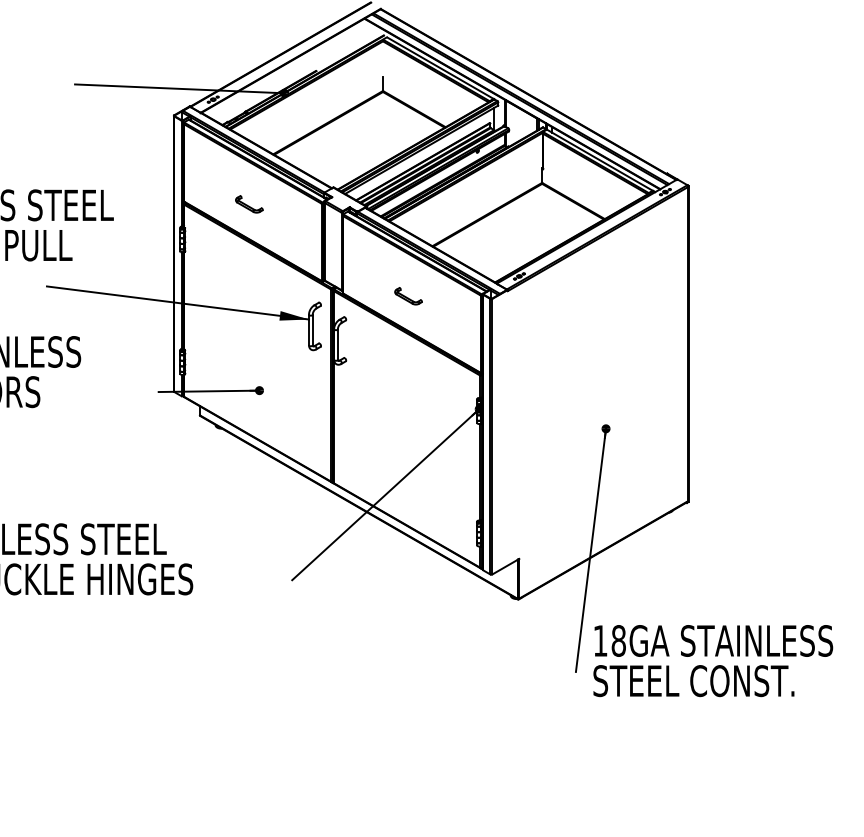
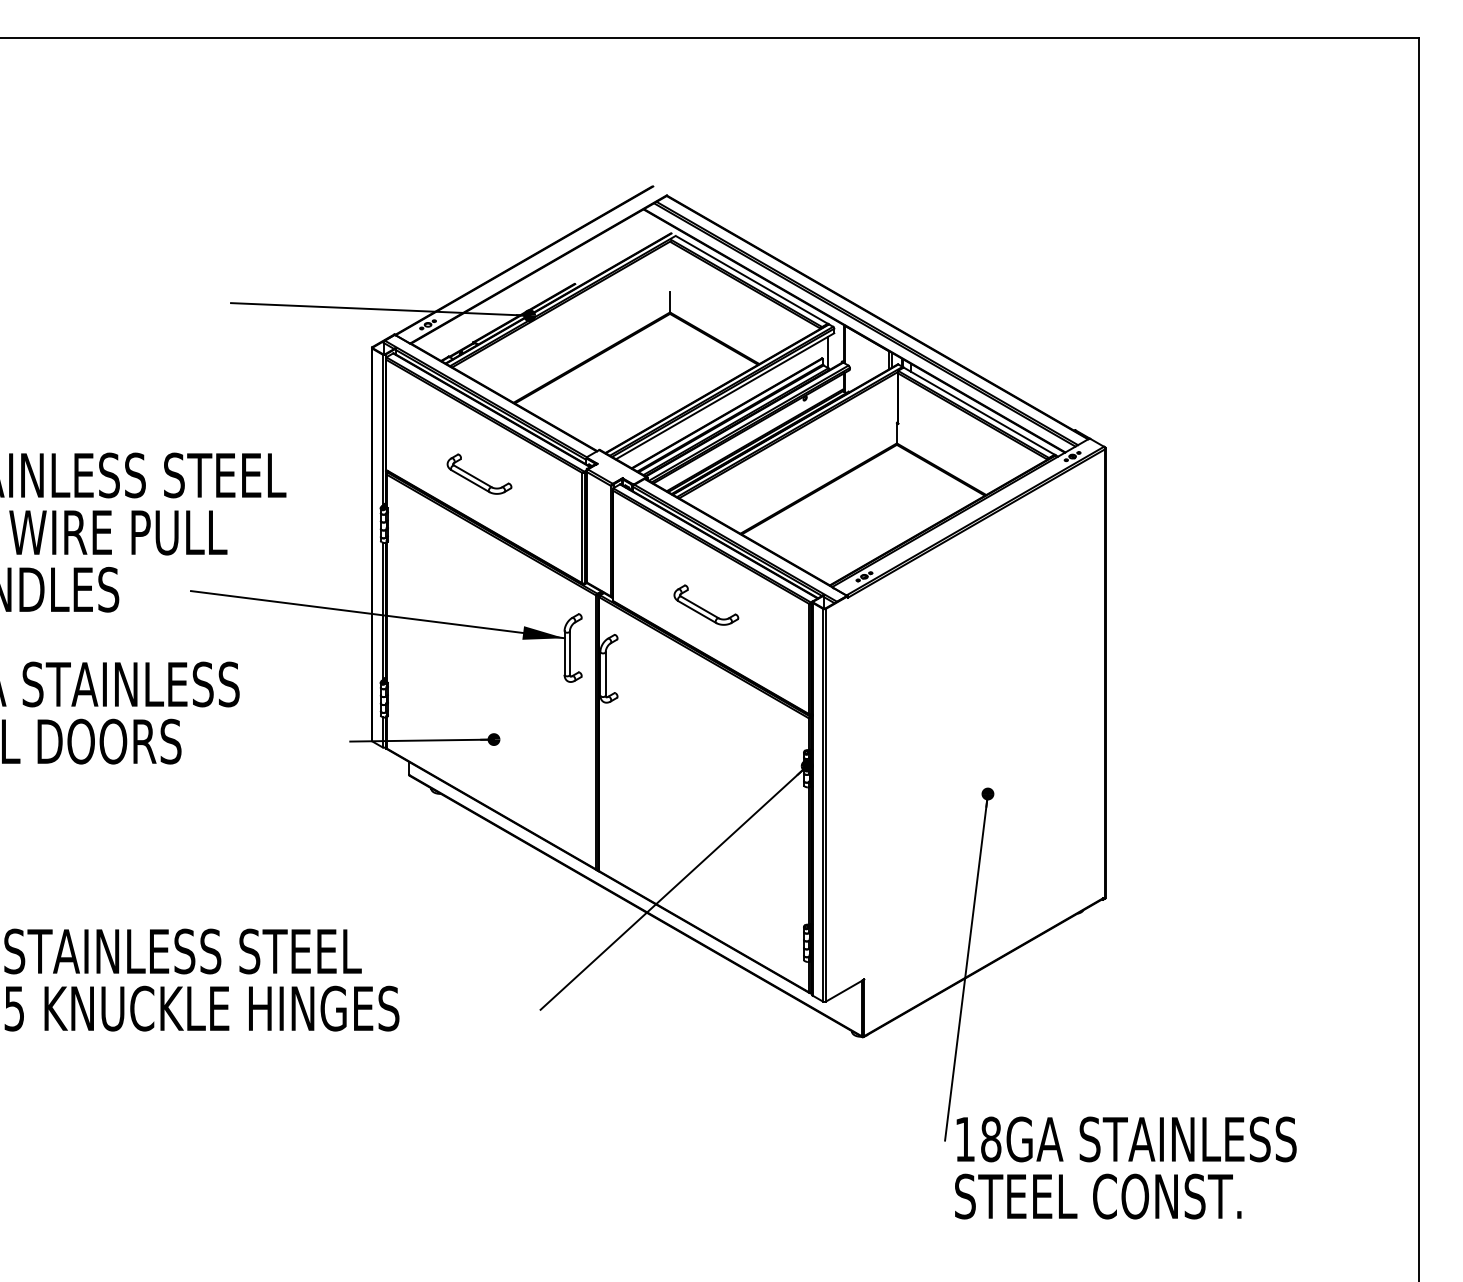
part: (249, 203) -> (479, 473), size x1.67
part: (408, 295) -> (706, 604), size x1.67
text: (713, 660) -> (1125, 1167), moved

